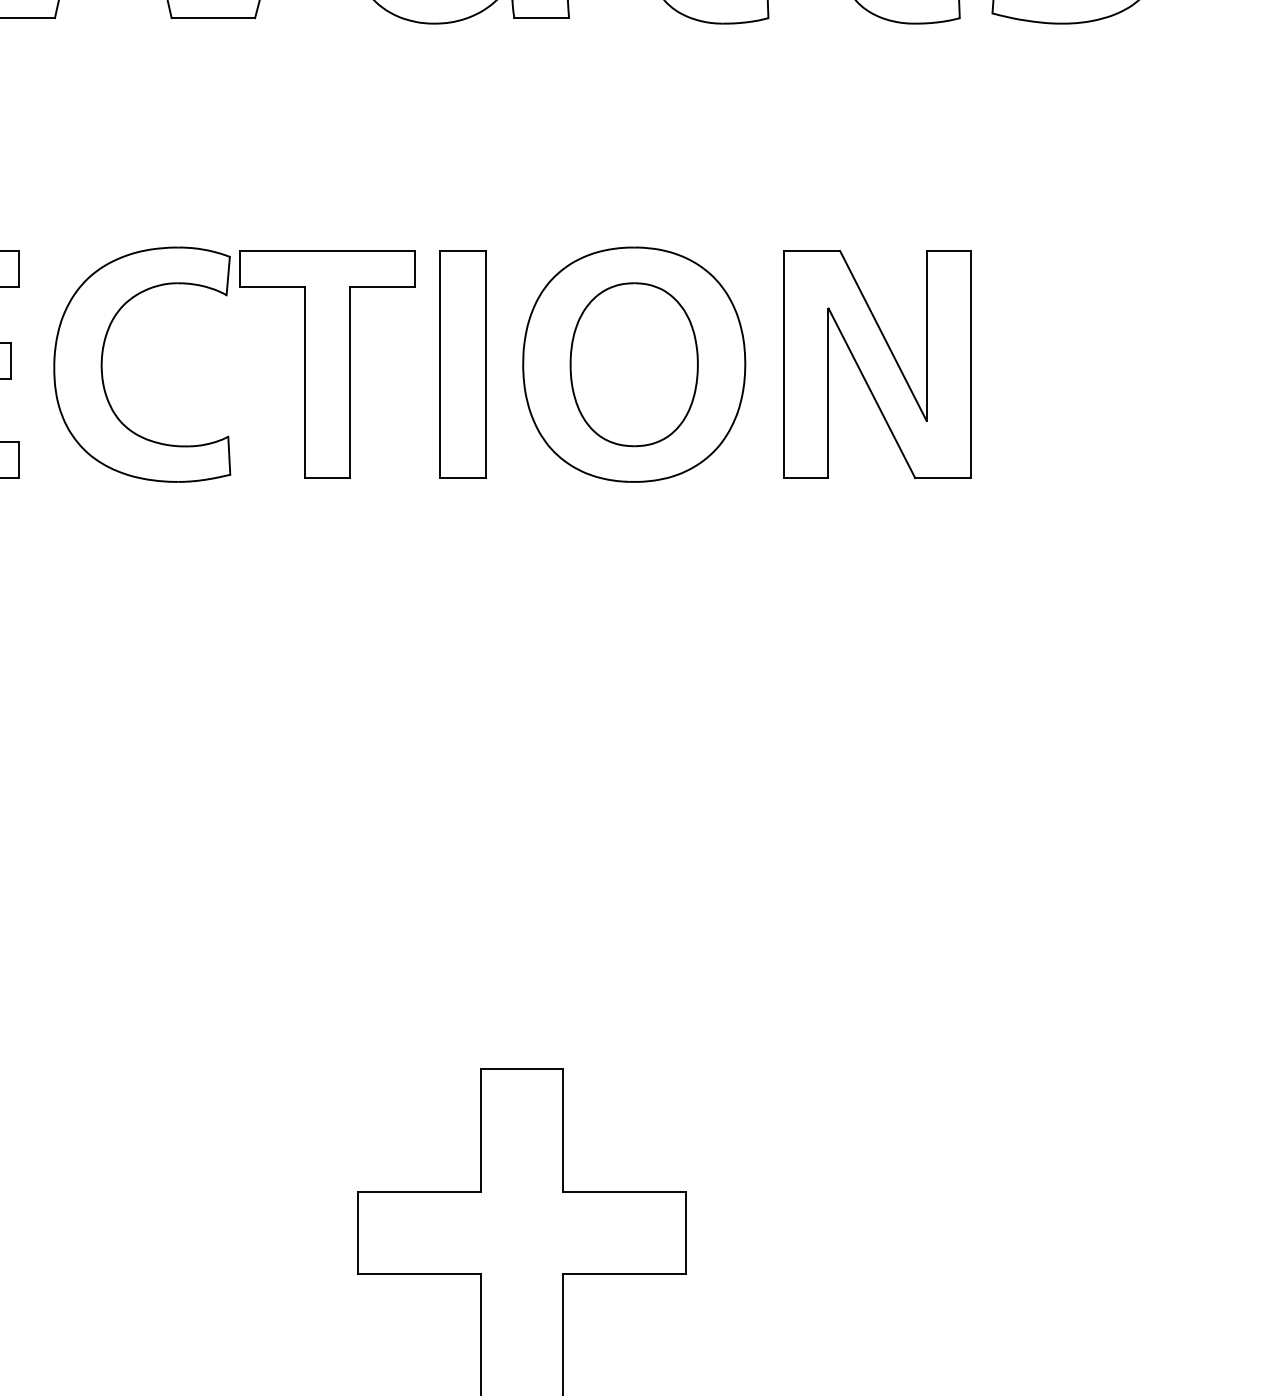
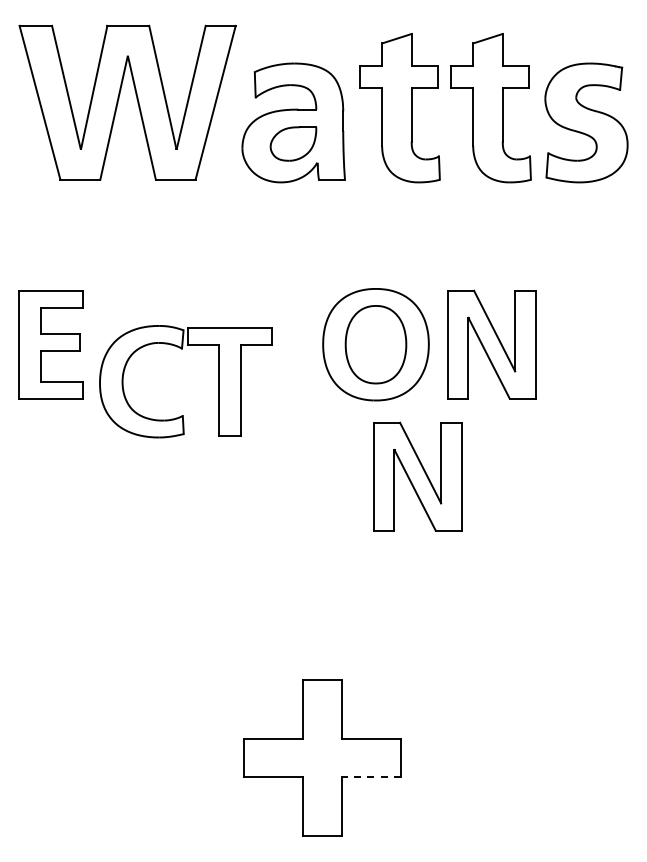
part: (227, 297) -> (182, 349), moved
part: (462, 364) -> (294, 344), removed
part: (721, 641) -> (417, 476), added
line: (622, 1274) -> (370, 777), solid -> dashed

